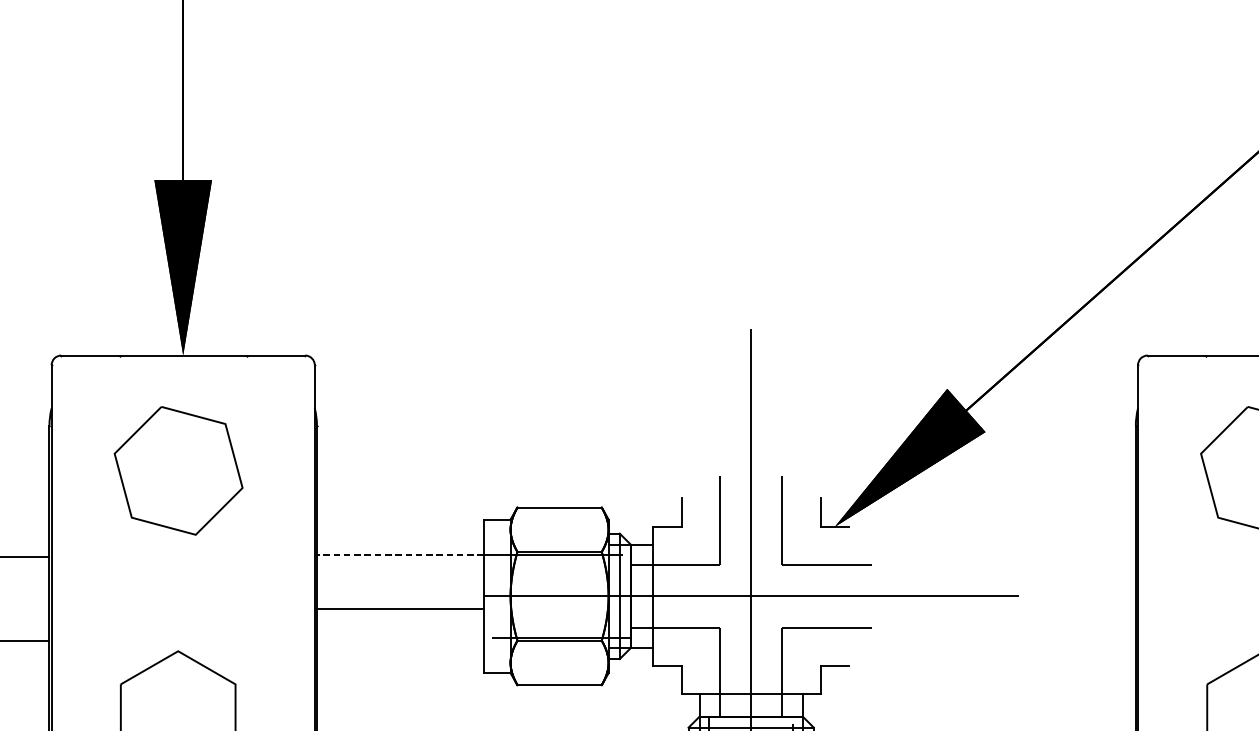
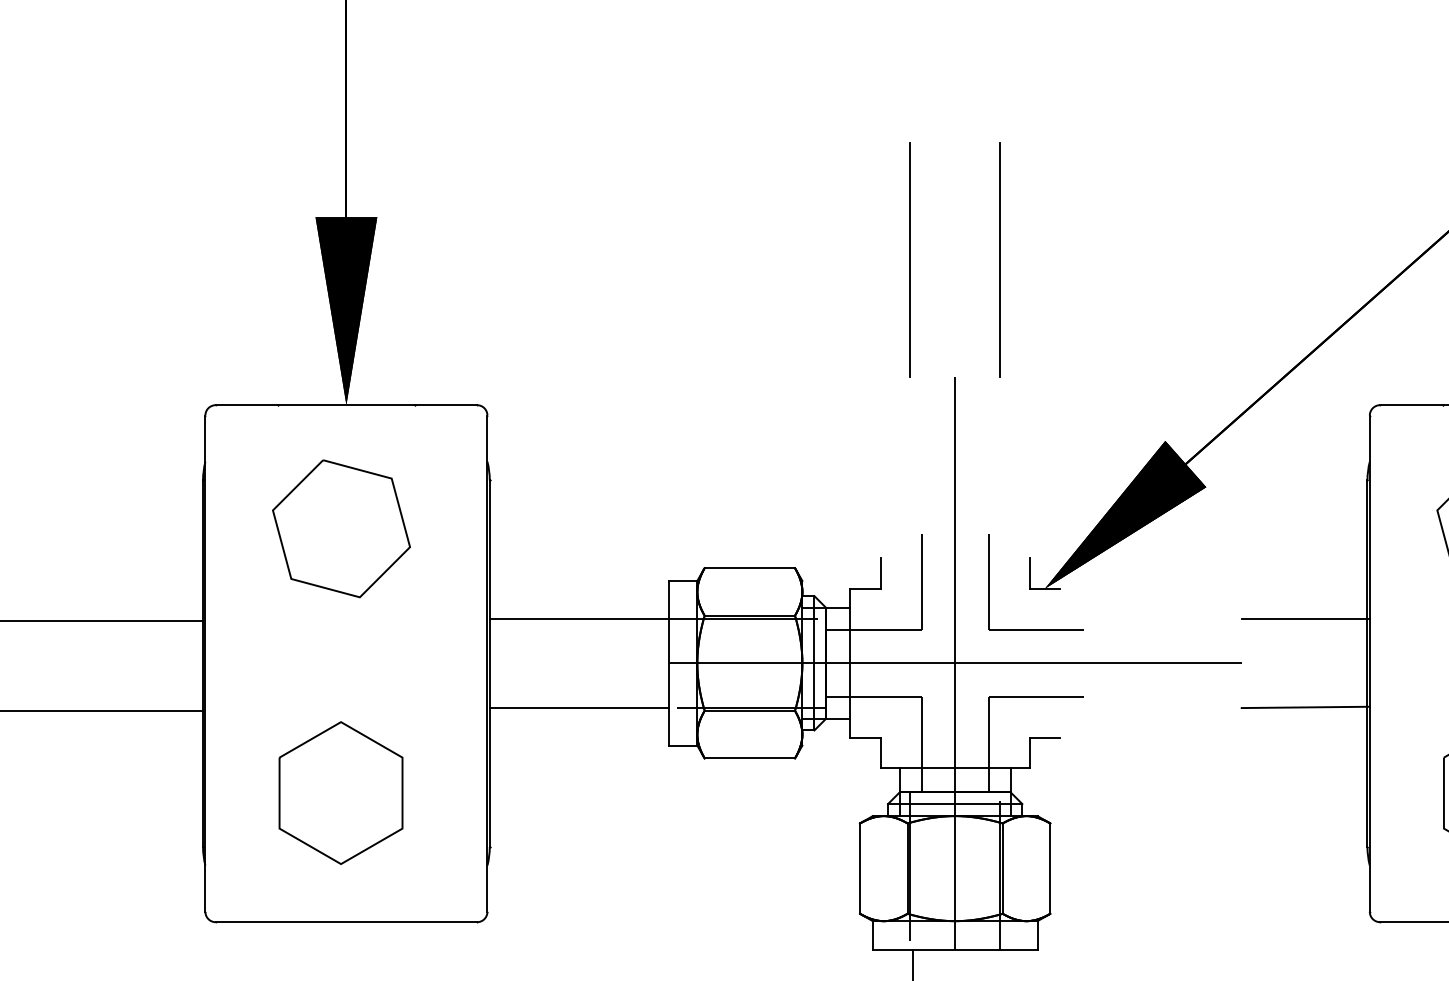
line: (708, 219) -> (909, 259), added
line: (792, 219) -> (999, 259), added
line: (399, 554) -> (578, 618), dashed -> solid
line: (1078, 554) -> (1305, 618), added
line: (399, 609) -> (578, 708), moved
line: (1078, 637) -> (1305, 707), added

